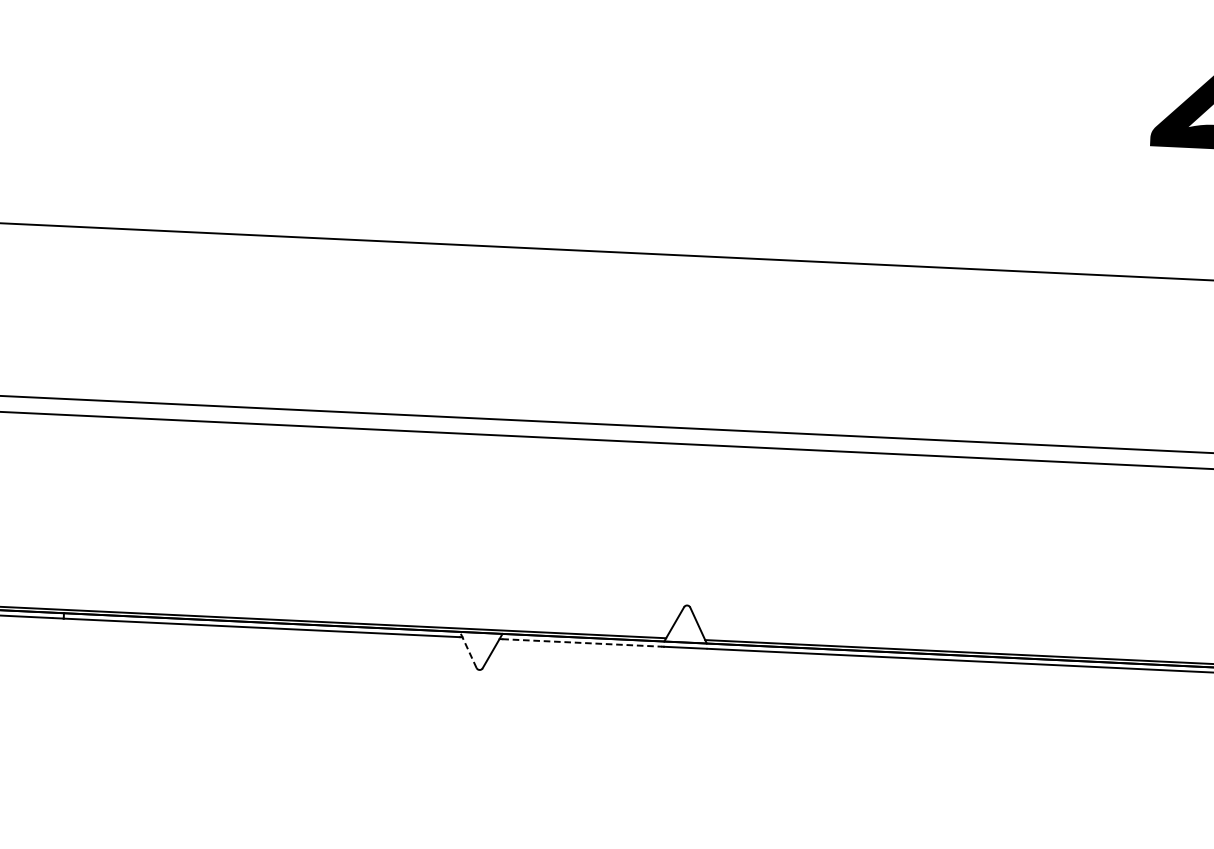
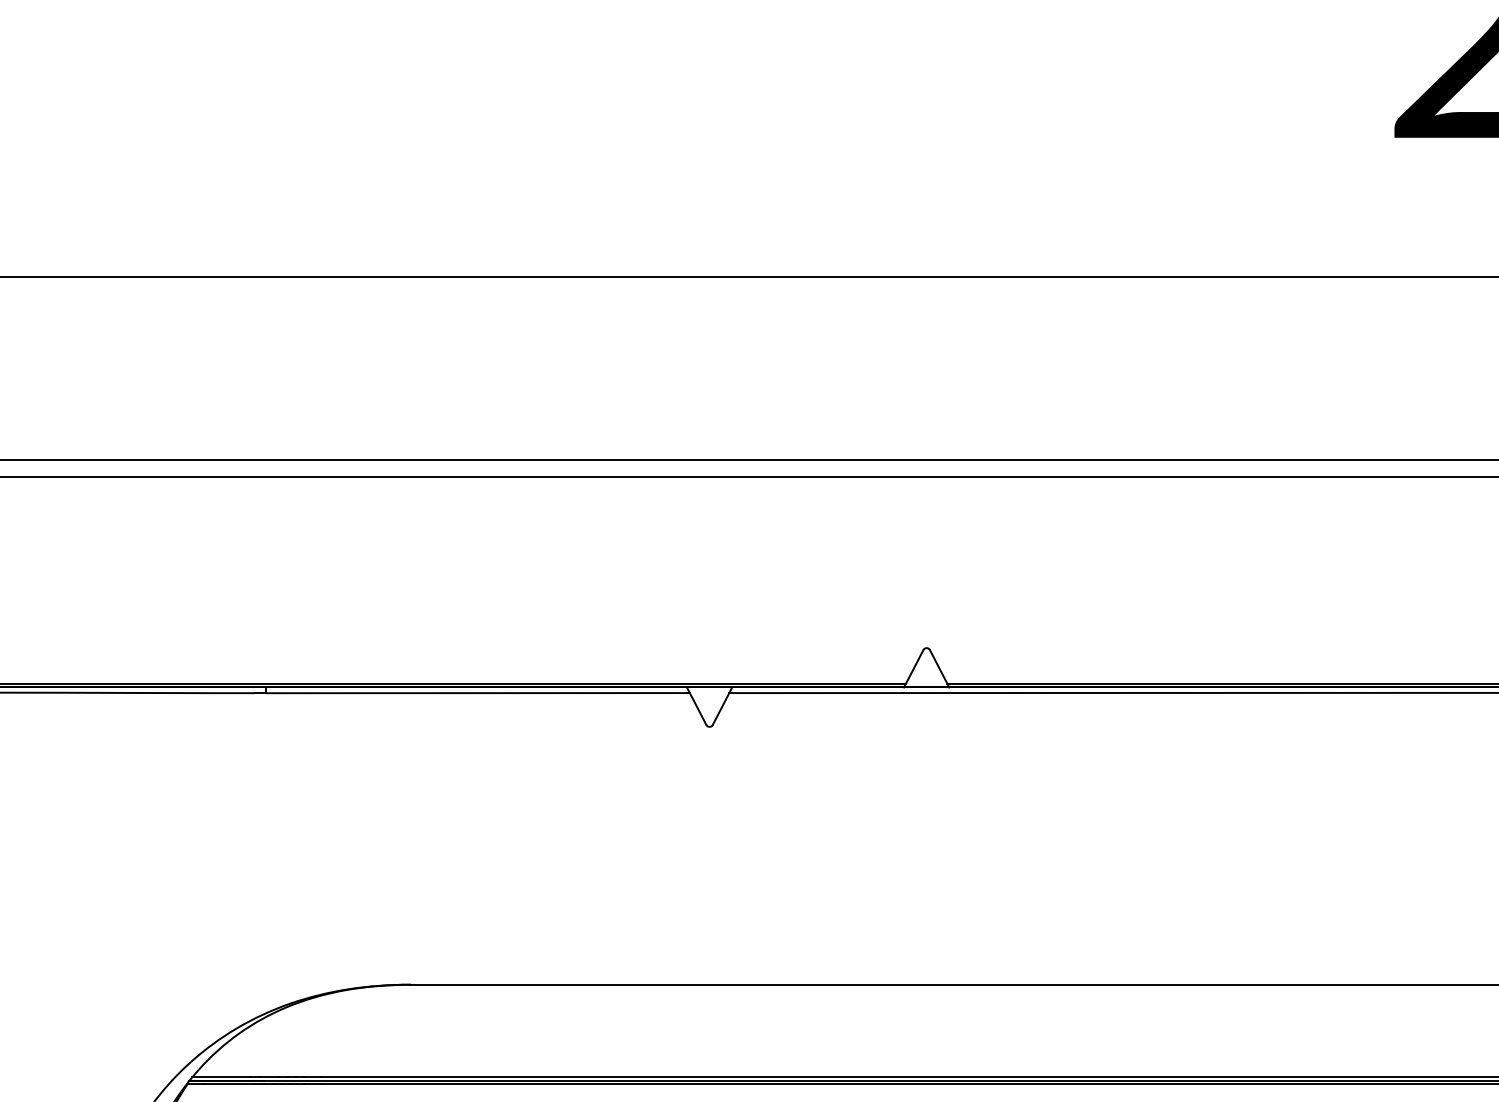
line: (582, 643) -> (817, 693), dashed -> solid
line: (468, 649) -> (696, 705), dashed -> solid

